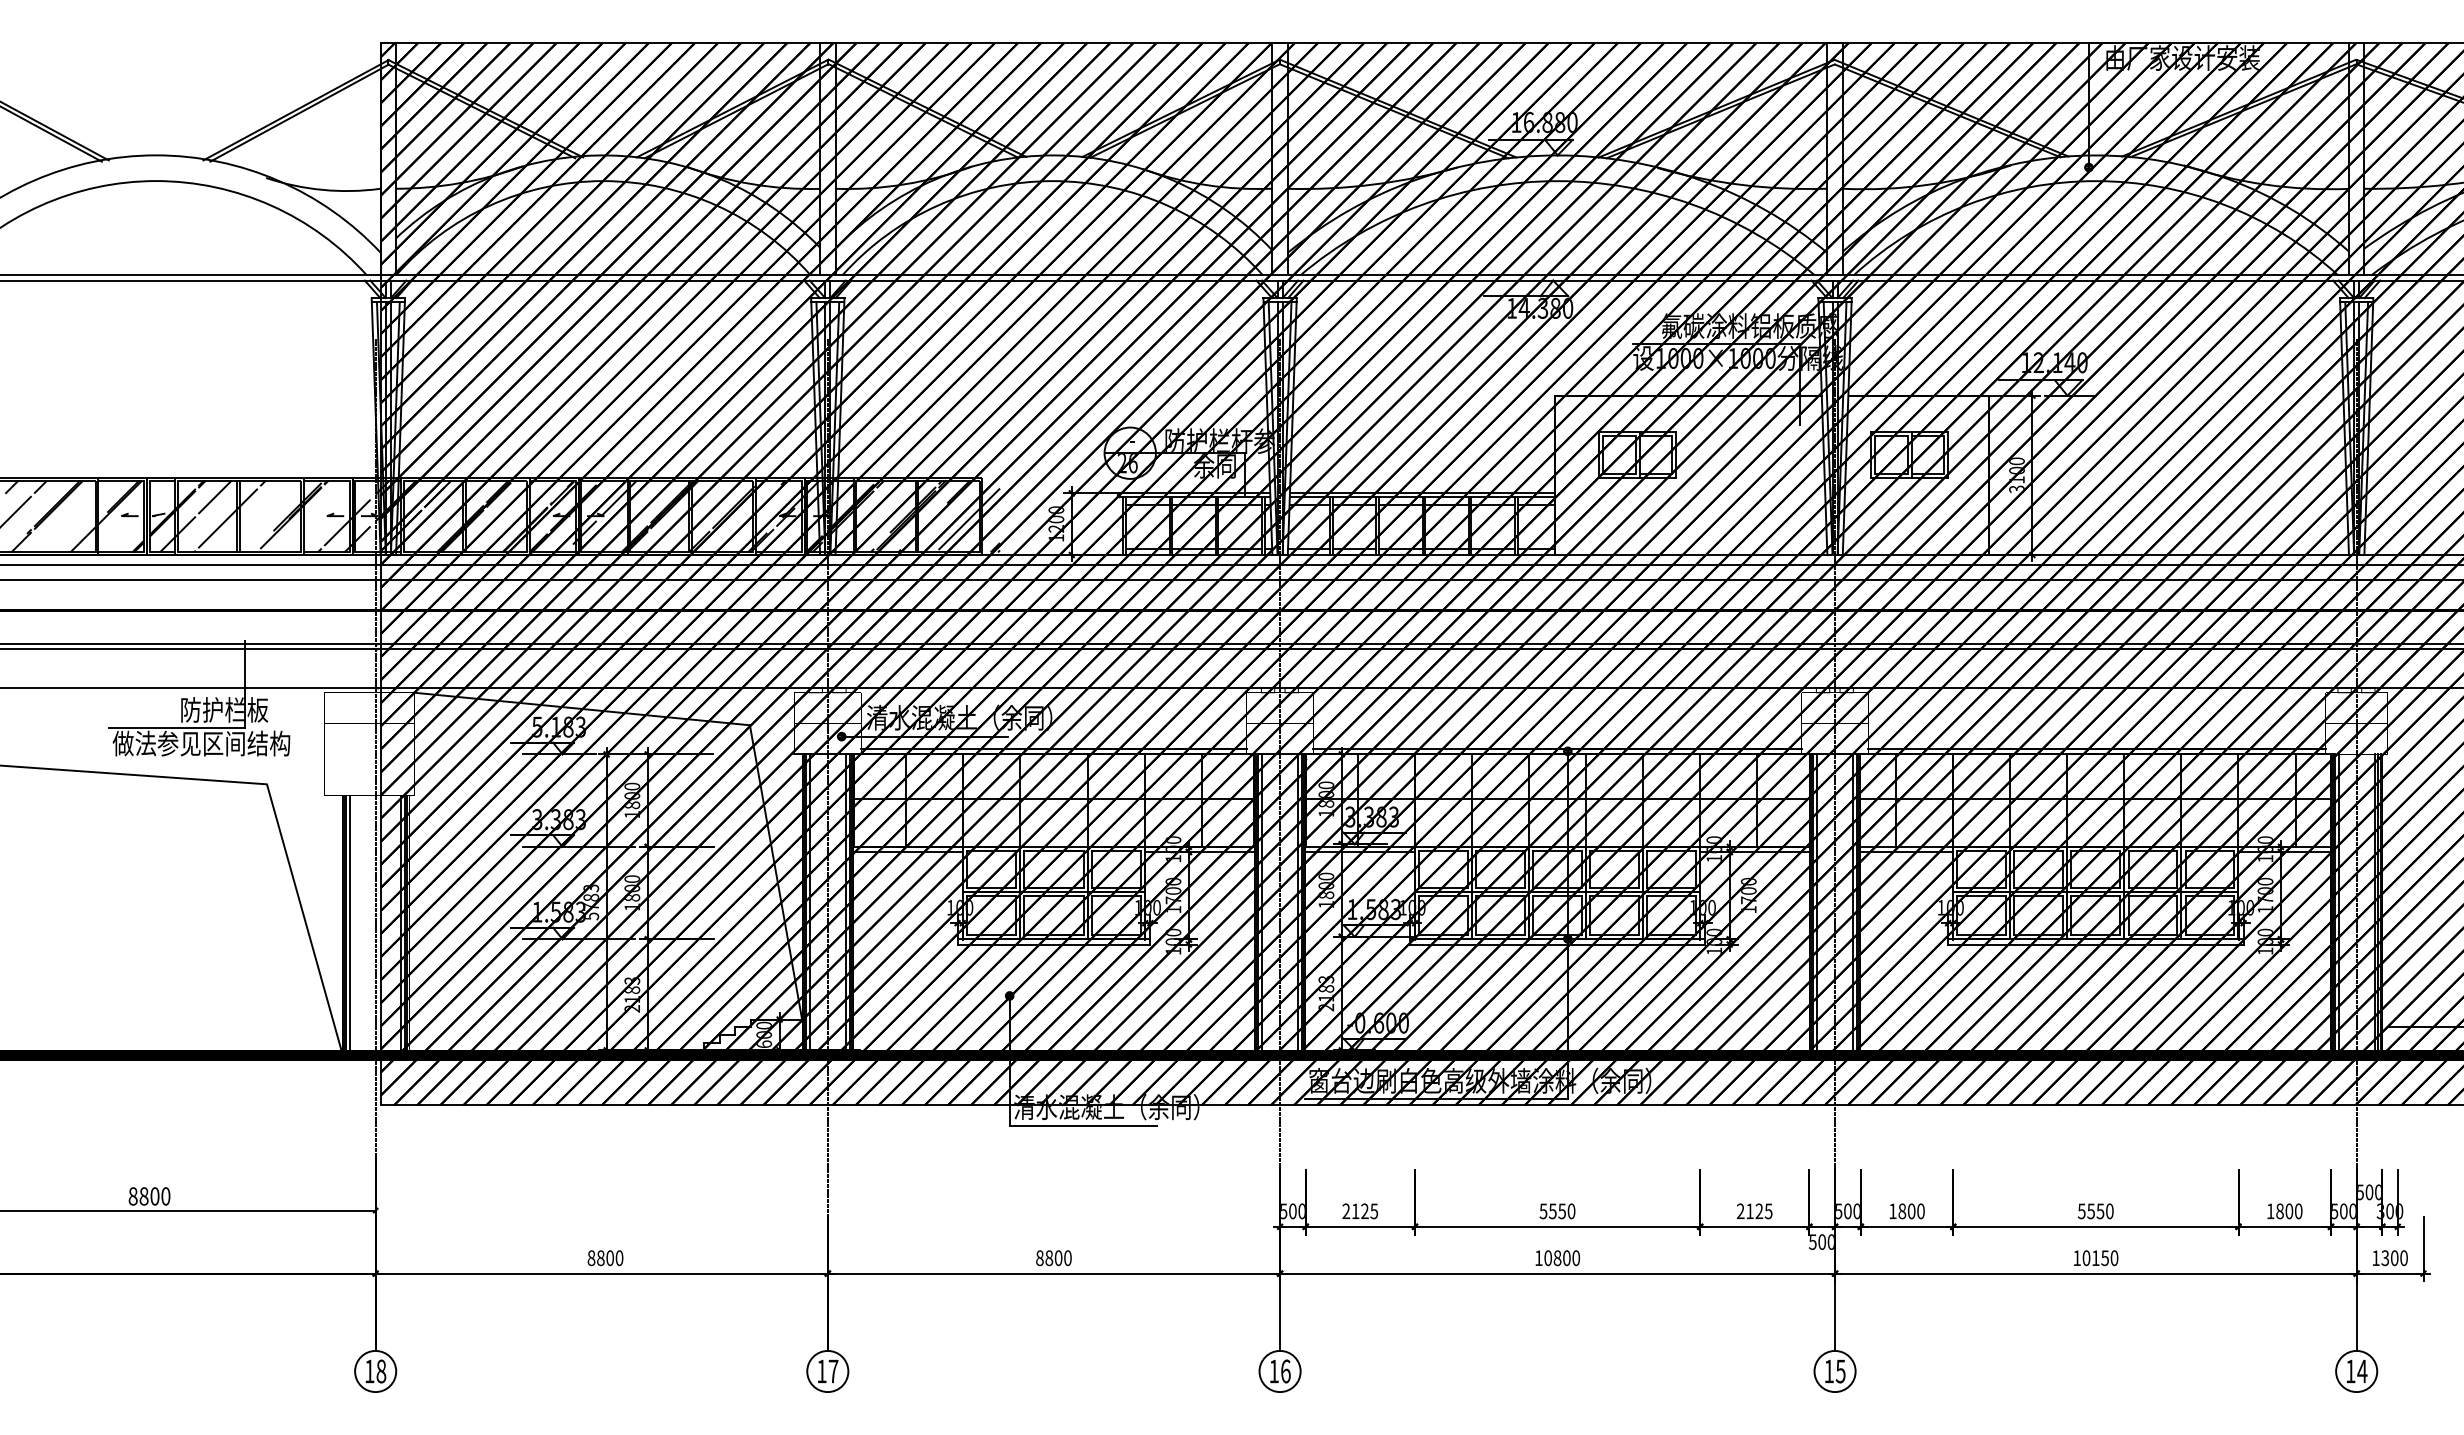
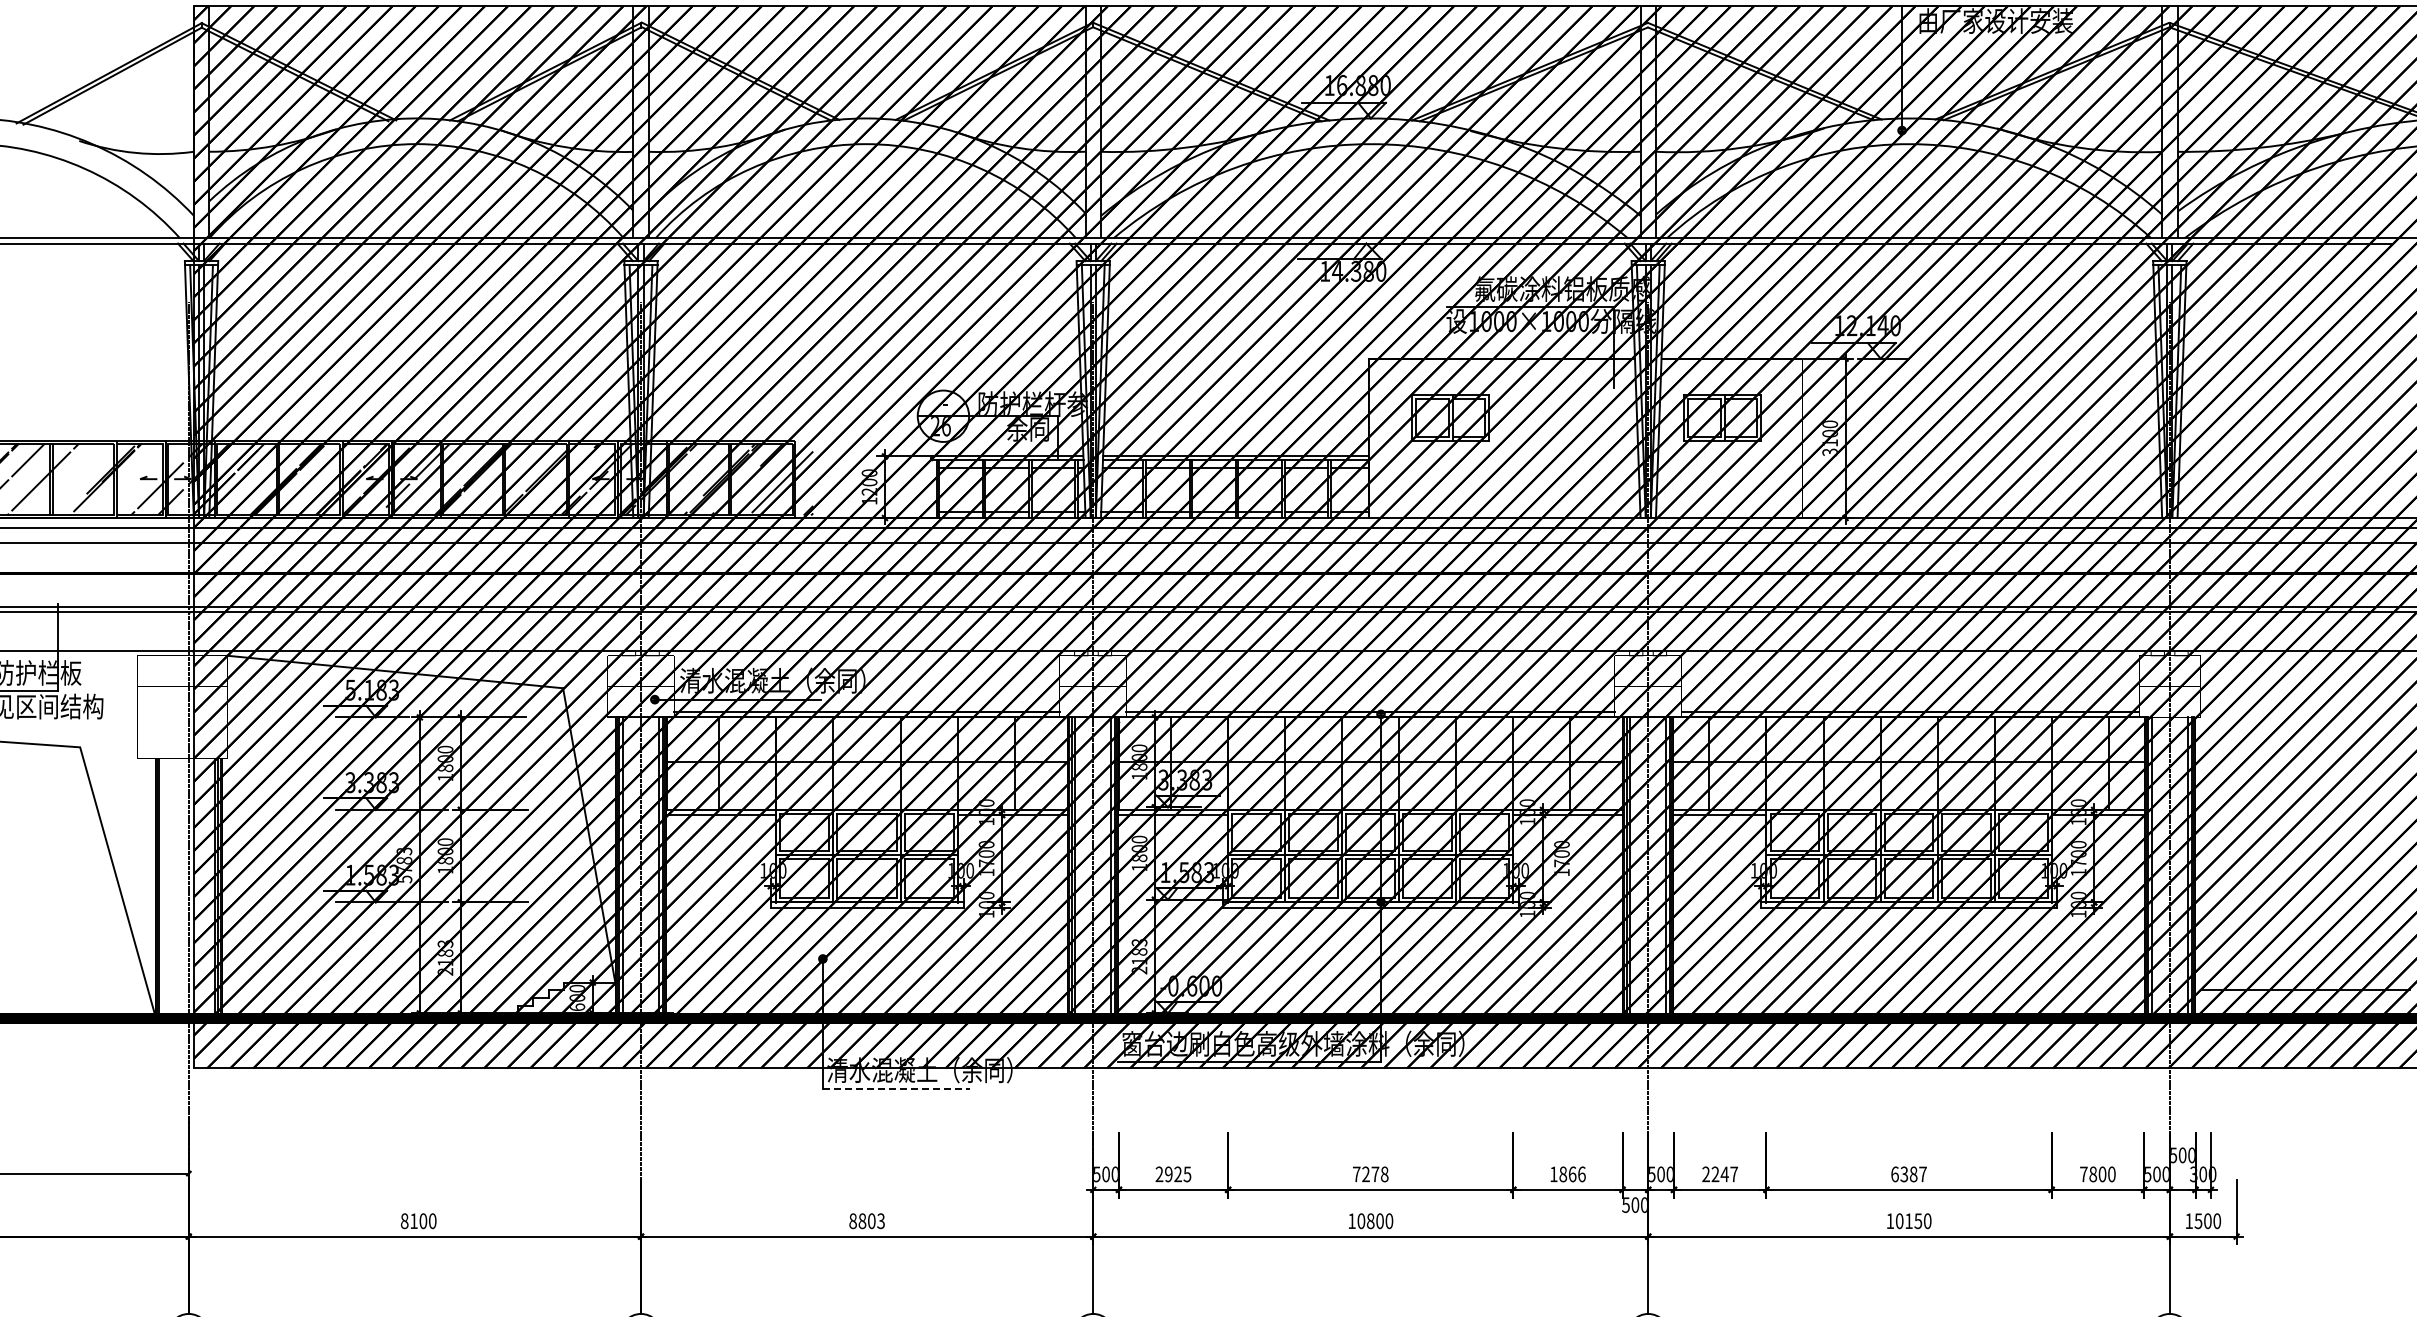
line: (349, 922) -> (162, 885), removed
line: (1083, 1126) -> (896, 1089), solid -> dashed
text: (1355, 1211) -> (1168, 1174), 2125 -> 2925
text: (1557, 1211) -> (1370, 1174), 5550 -> 7278
text: (1754, 1211) -> (1567, 1174), 2125 -> 1866
text: (1906, 1211) -> (1719, 1174), 1800 -> 2247
text: (2095, 1211) -> (1908, 1174), 5550 -> 6387
text: (2270, 1211) -> (2083, 1174), 1800 -> 7800
text: (1067, 1257) -> (880, 1220), 8800 -> 8803
text: (2385, 1257) -> (2198, 1220), 1300 -> 1500
text: (600, 1258) -> (413, 1221), 8800 -> 8100

